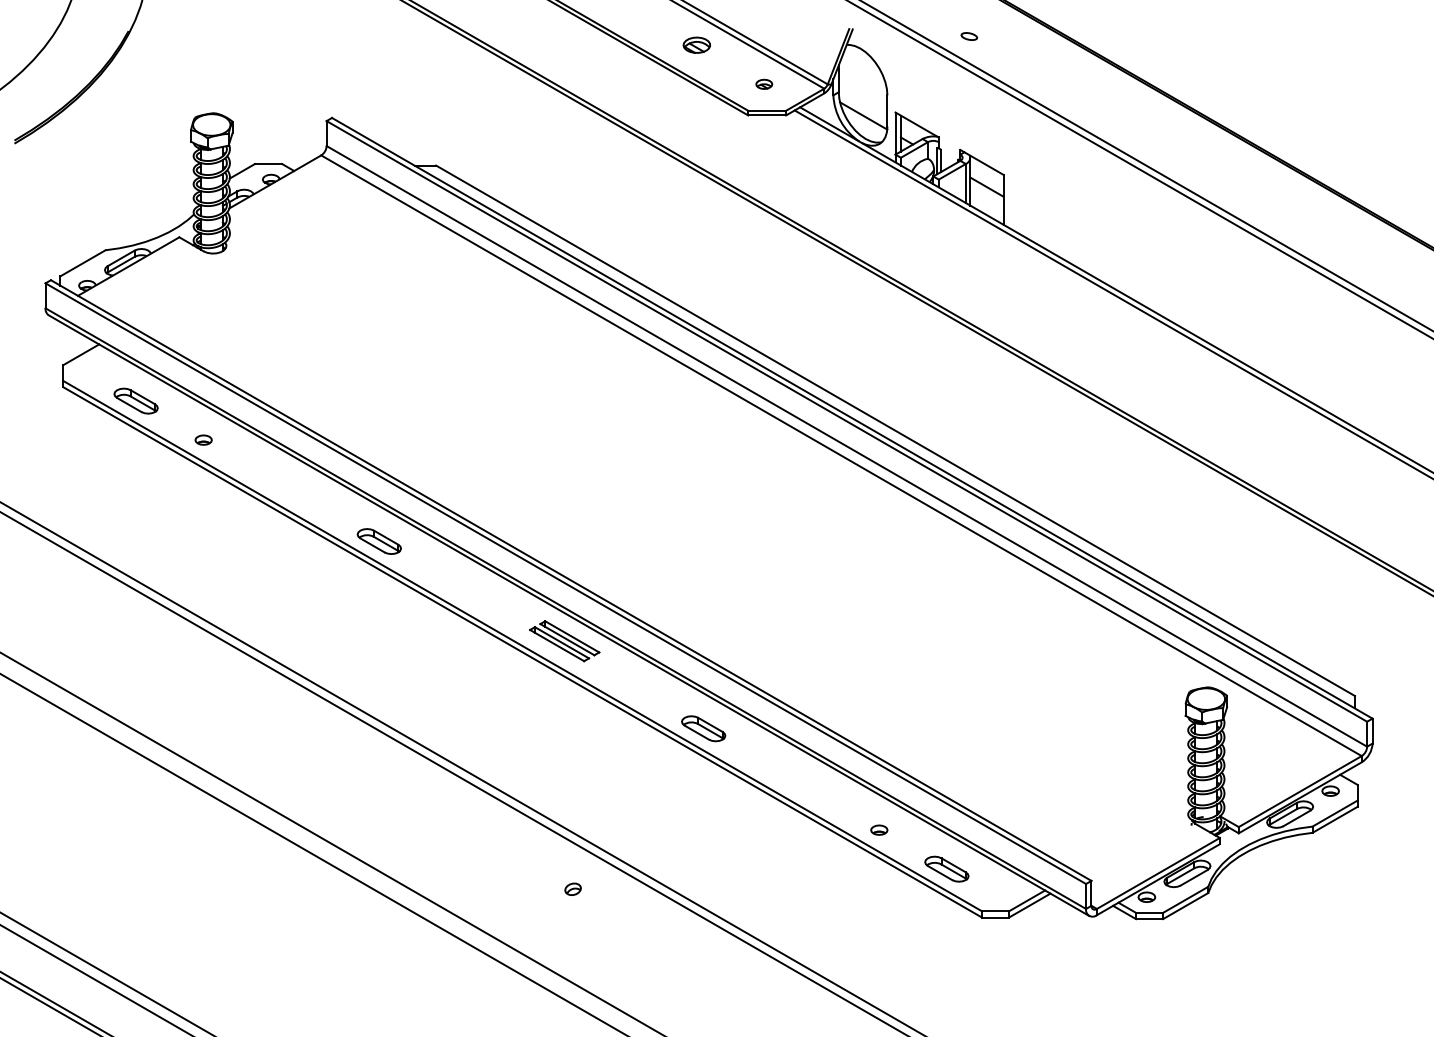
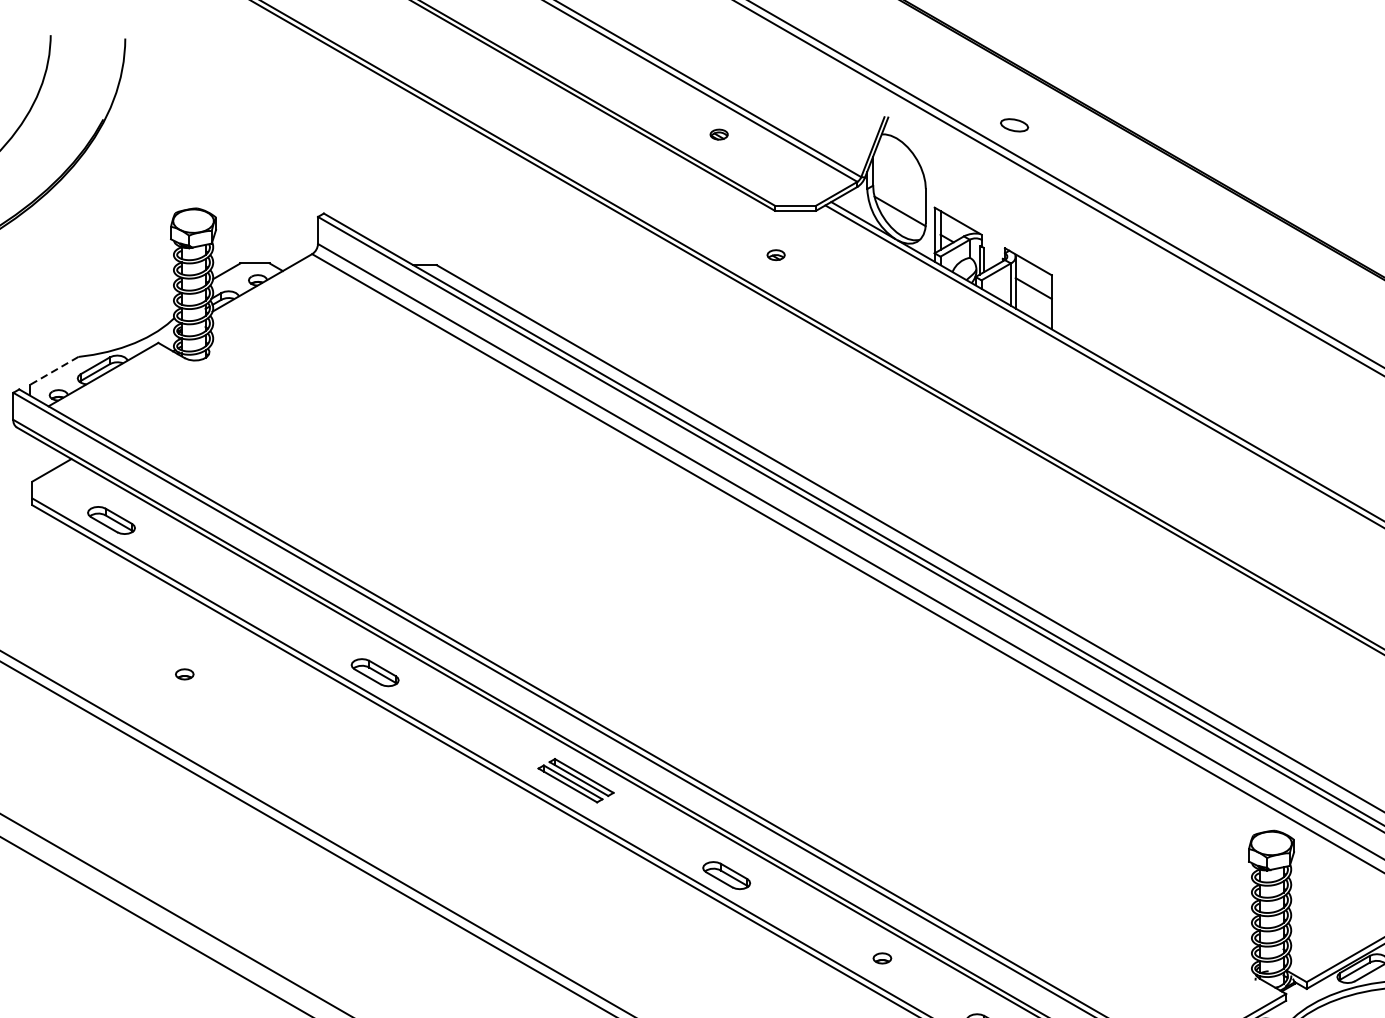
part: (969, 36) -> (1014, 125), size x1.6
part: (696, 44) -> (718, 133), size x0.6
part: (764, 83) -> (776, 254), moved
line: (82, 263) -> (53, 371), solid -> dashed
part: (203, 439) -> (184, 673), moved
part: (879, 829) -> (882, 957), moved

